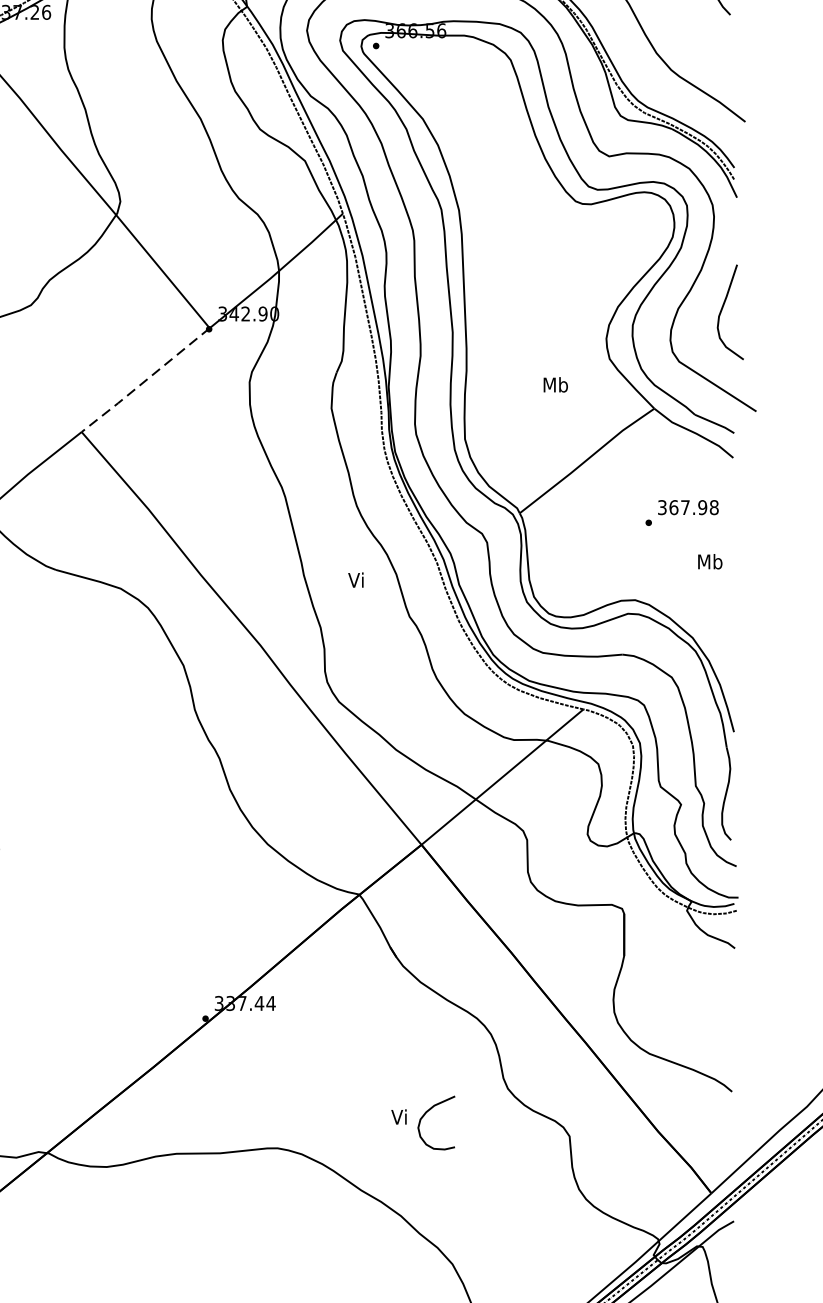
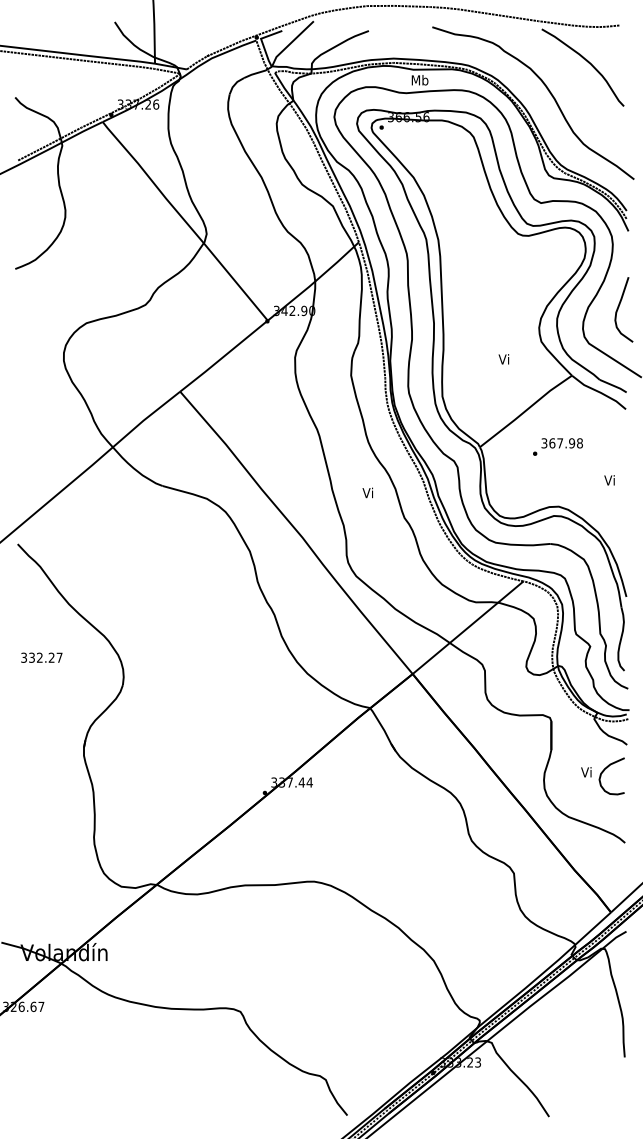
line: (144, 380) -> (223, 356), dashed -> solid
text: (555, 385) -> (504, 359), Mb -> Vi
text: (681, 512) -> (557, 446), moved
text: (710, 561) -> (610, 480), Mb -> Vi
part: (422, 1123) -> (602, 776), moved

